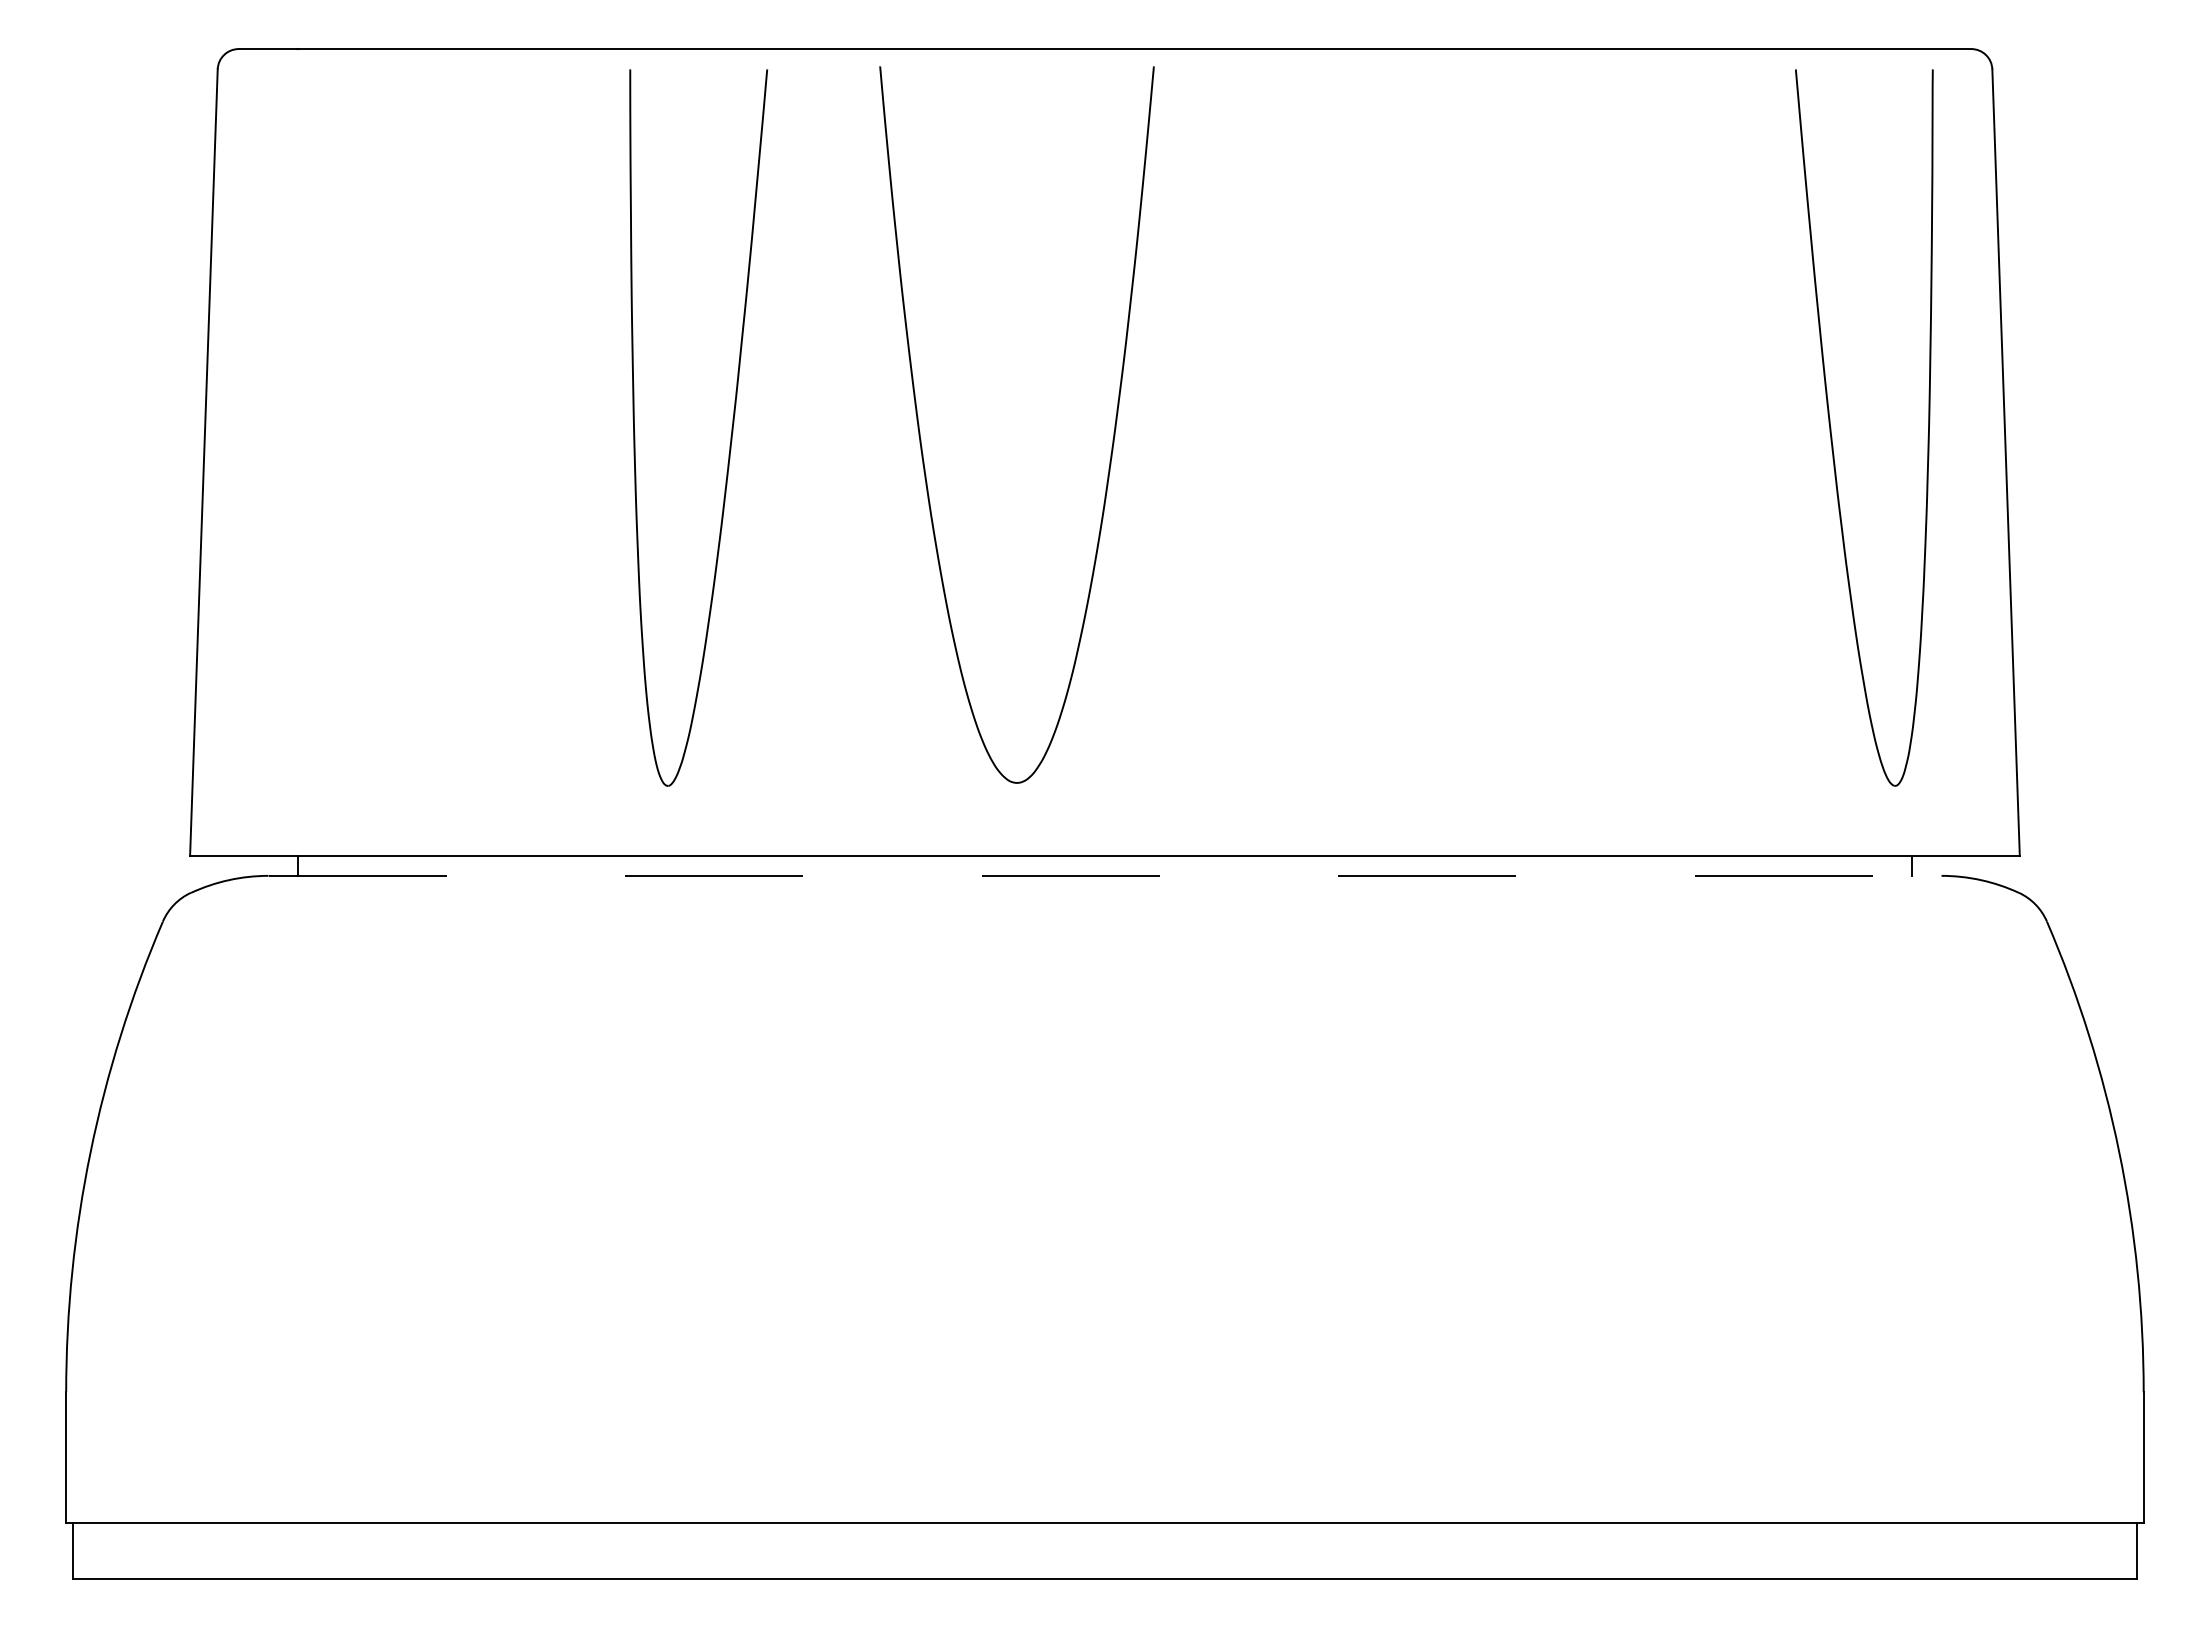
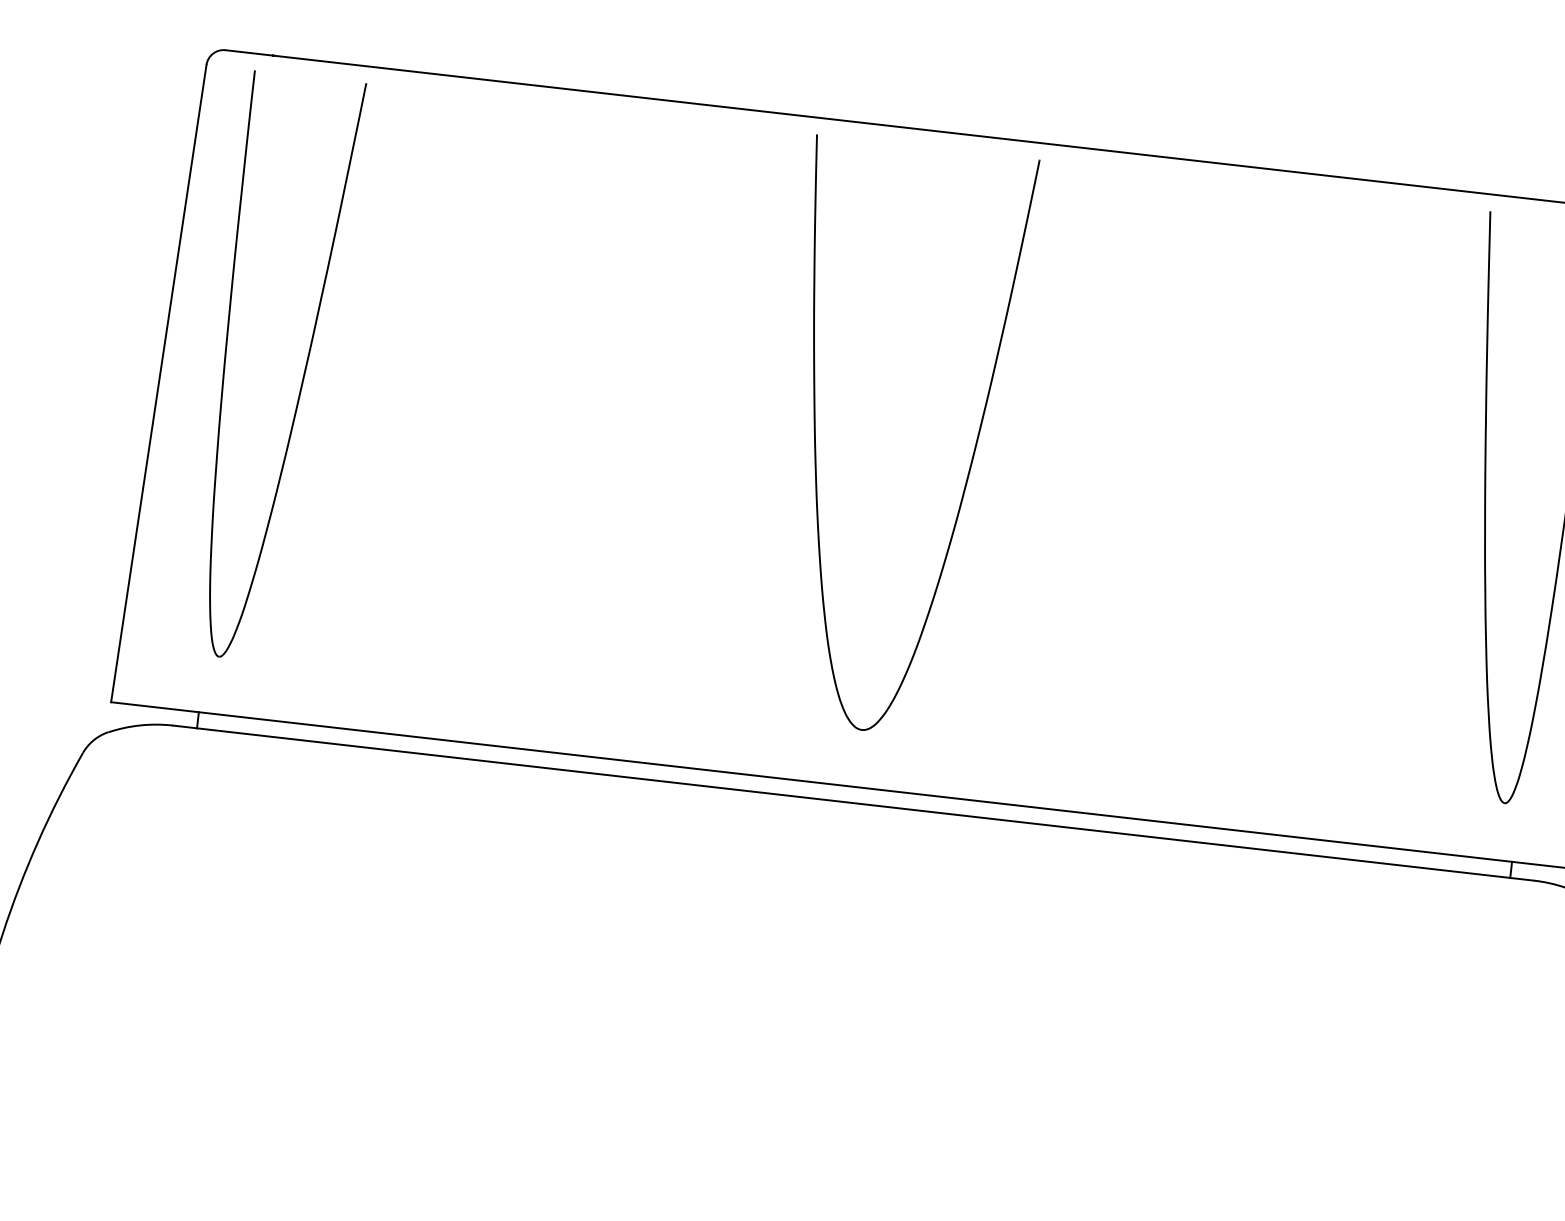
part: (731, 427) -> (304, 371), moved
part: (921, 439) -> (816, 441), moved
line: (1105, 875) -> (854, 802), dashed -> solid

